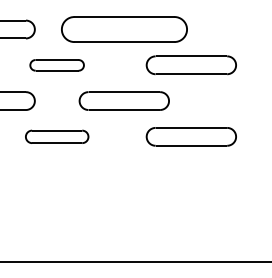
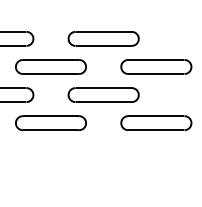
part: (123, 29) -> (103, 38), size x0.71
part: (56, 65) -> (50, 67), size x1.67
part: (56, 136) -> (50, 122), size x1.43

